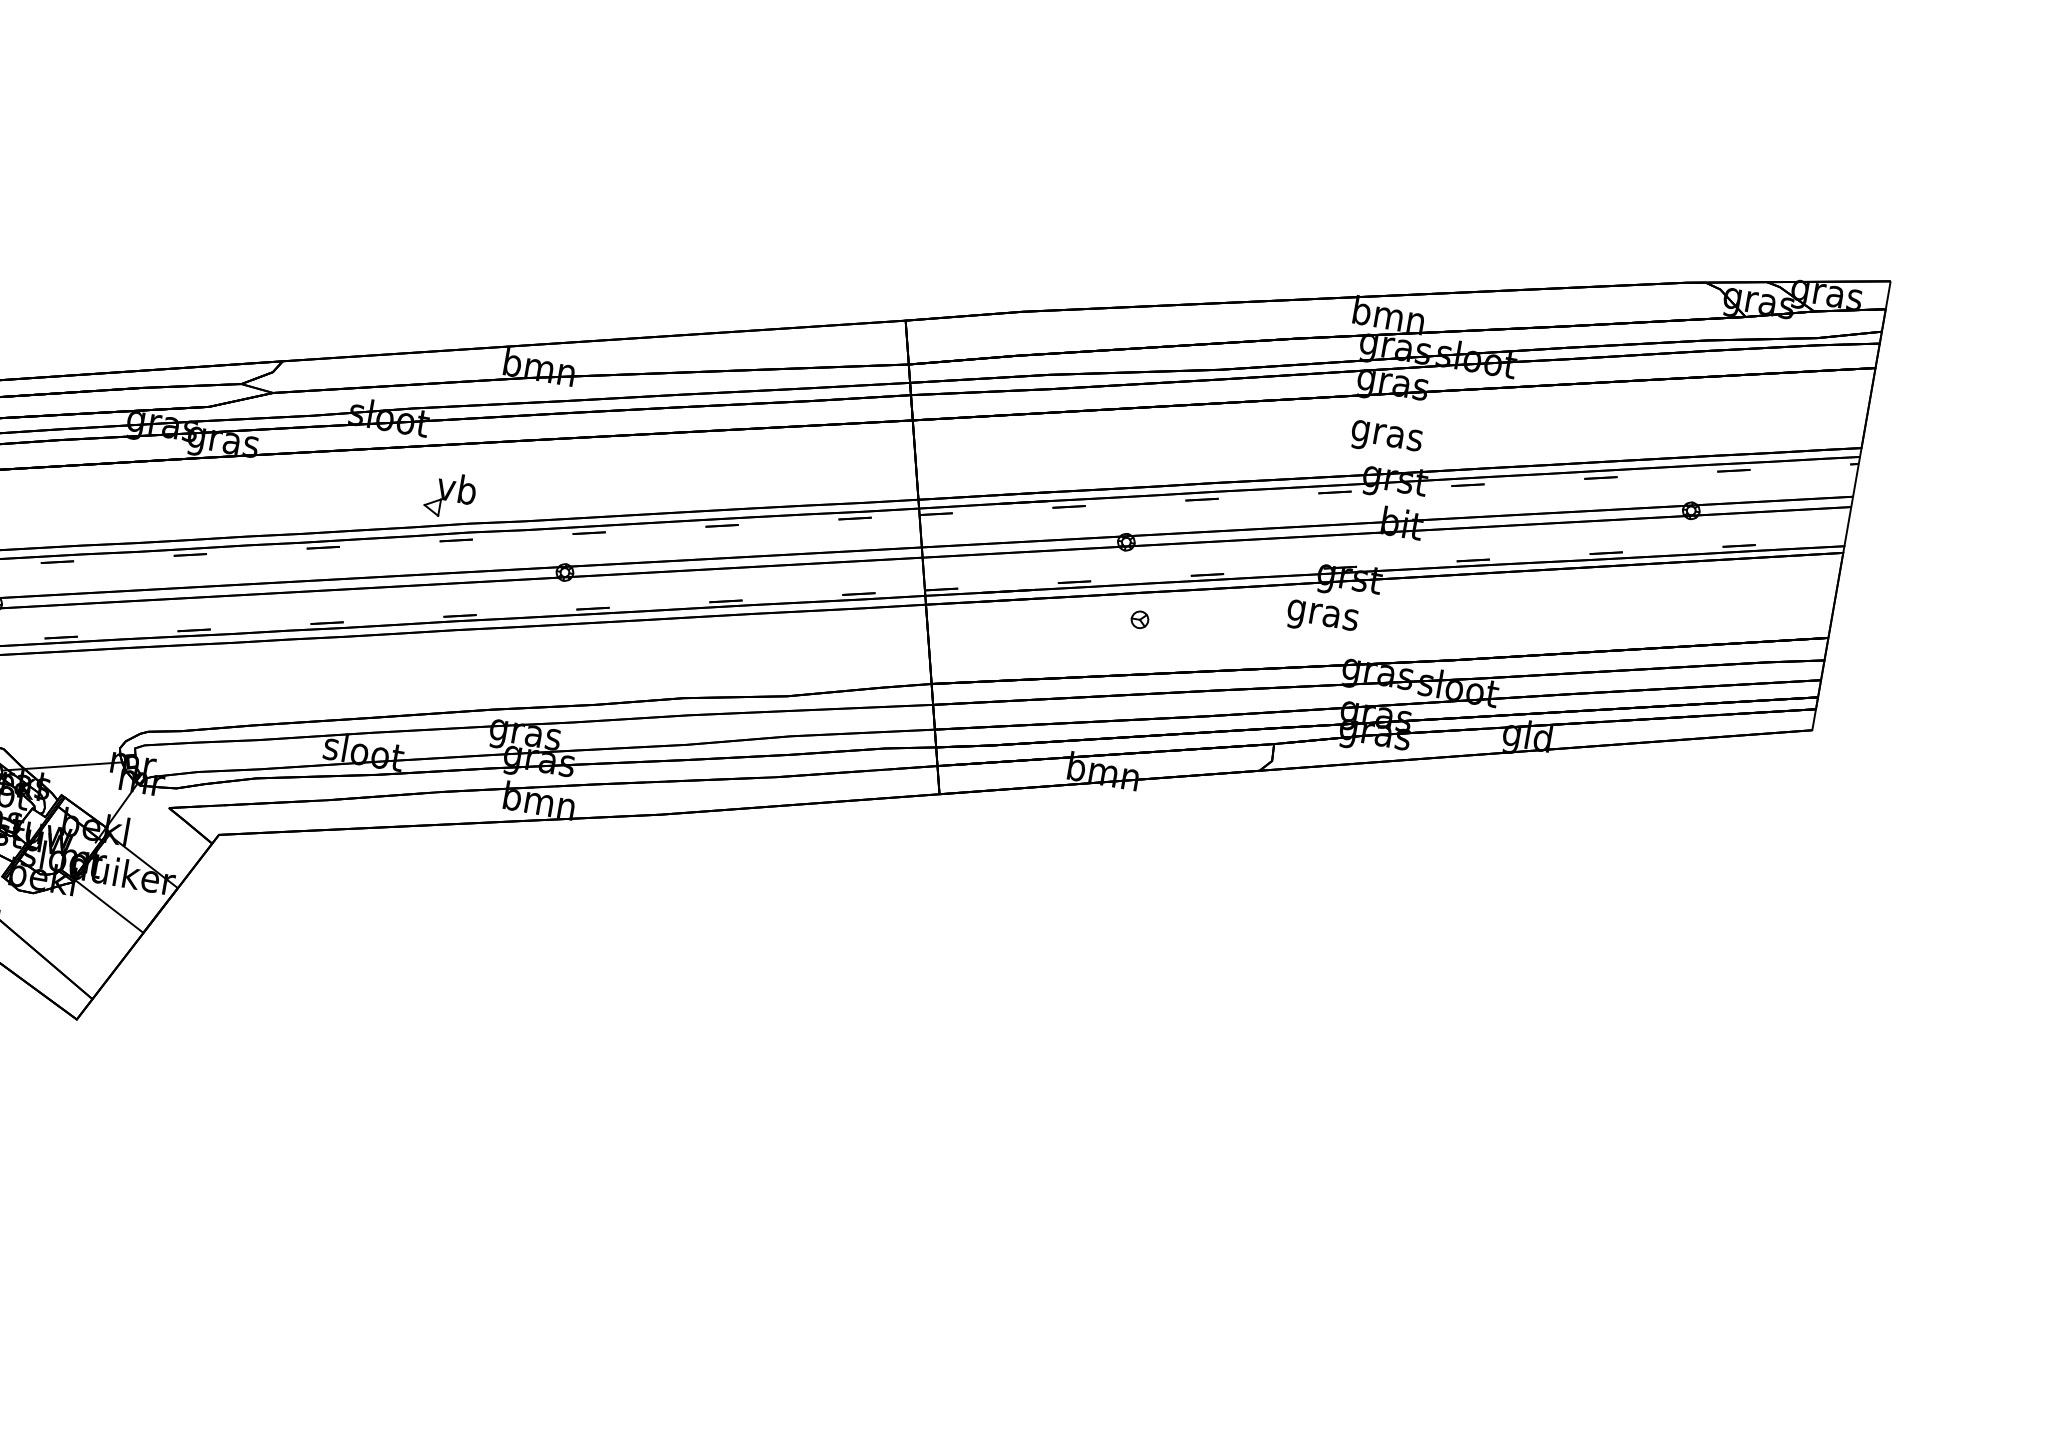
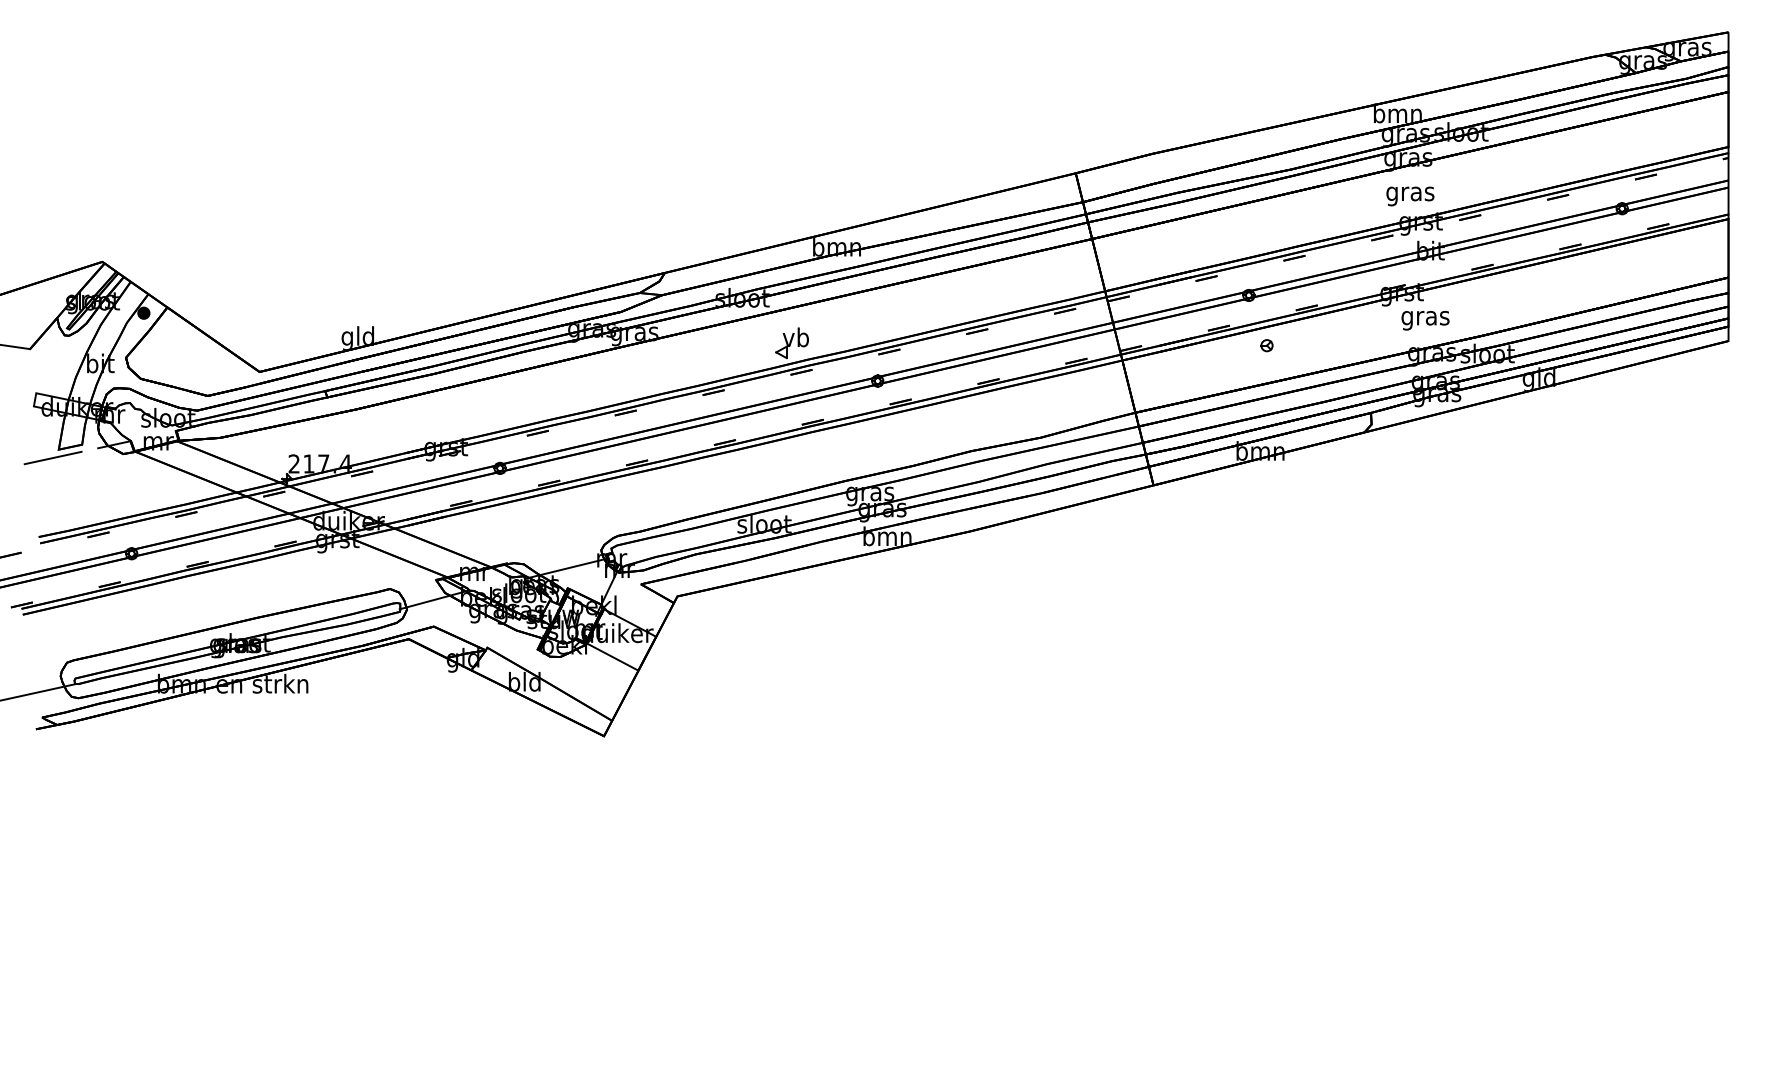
text: (1322, 618) -> (1425, 320), moved

